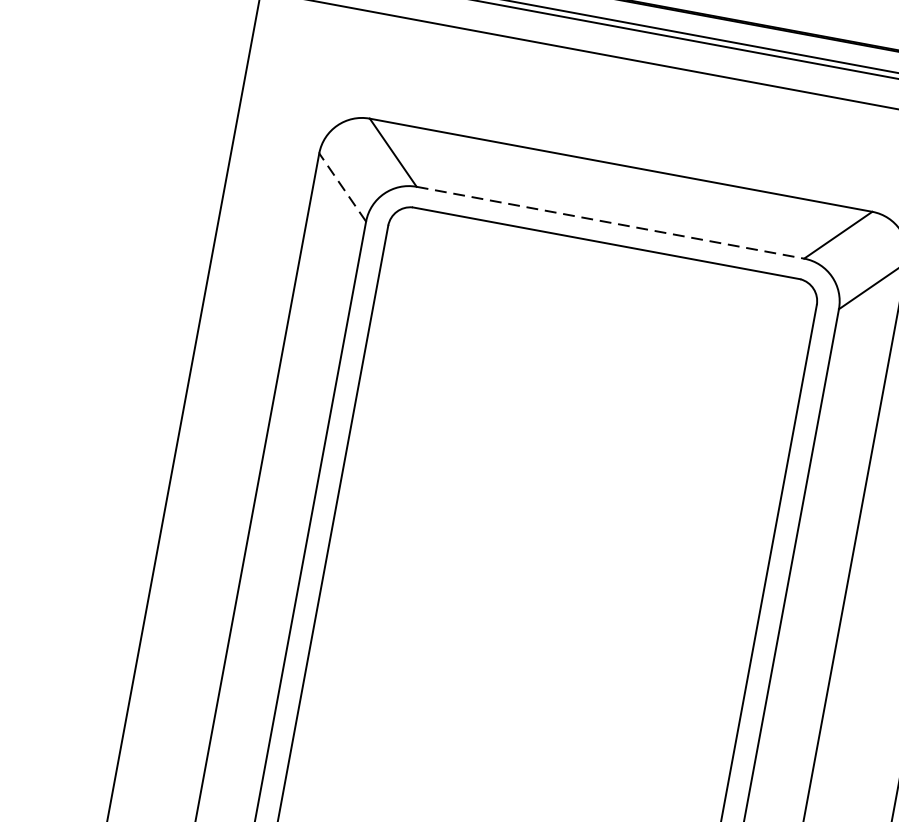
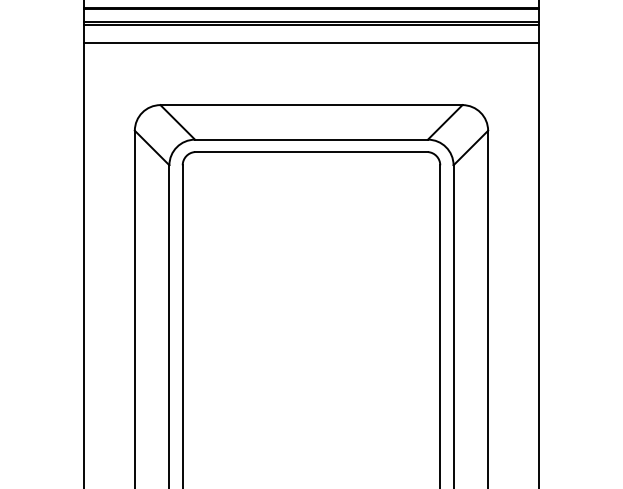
line: (341, 186) -> (151, 147), dashed -> solid
line: (610, 222) -> (311, 139), dashed -> solid

